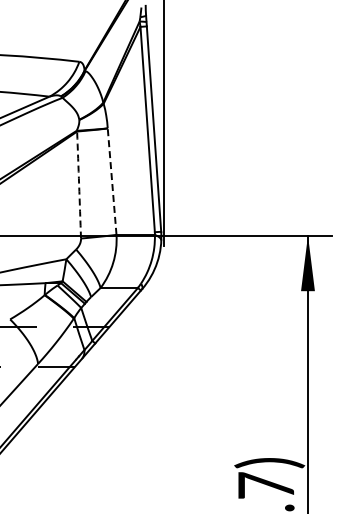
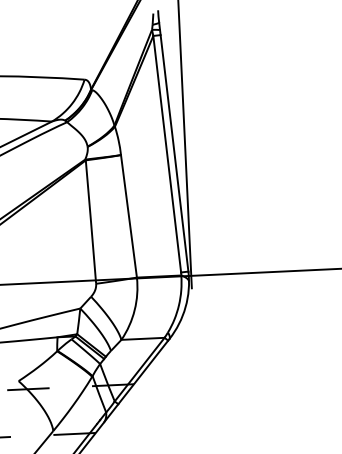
line: (112, 181) -> (129, 216), dashed -> solid
arc: (79, 185) -> (91, 222), dashed -> solid

